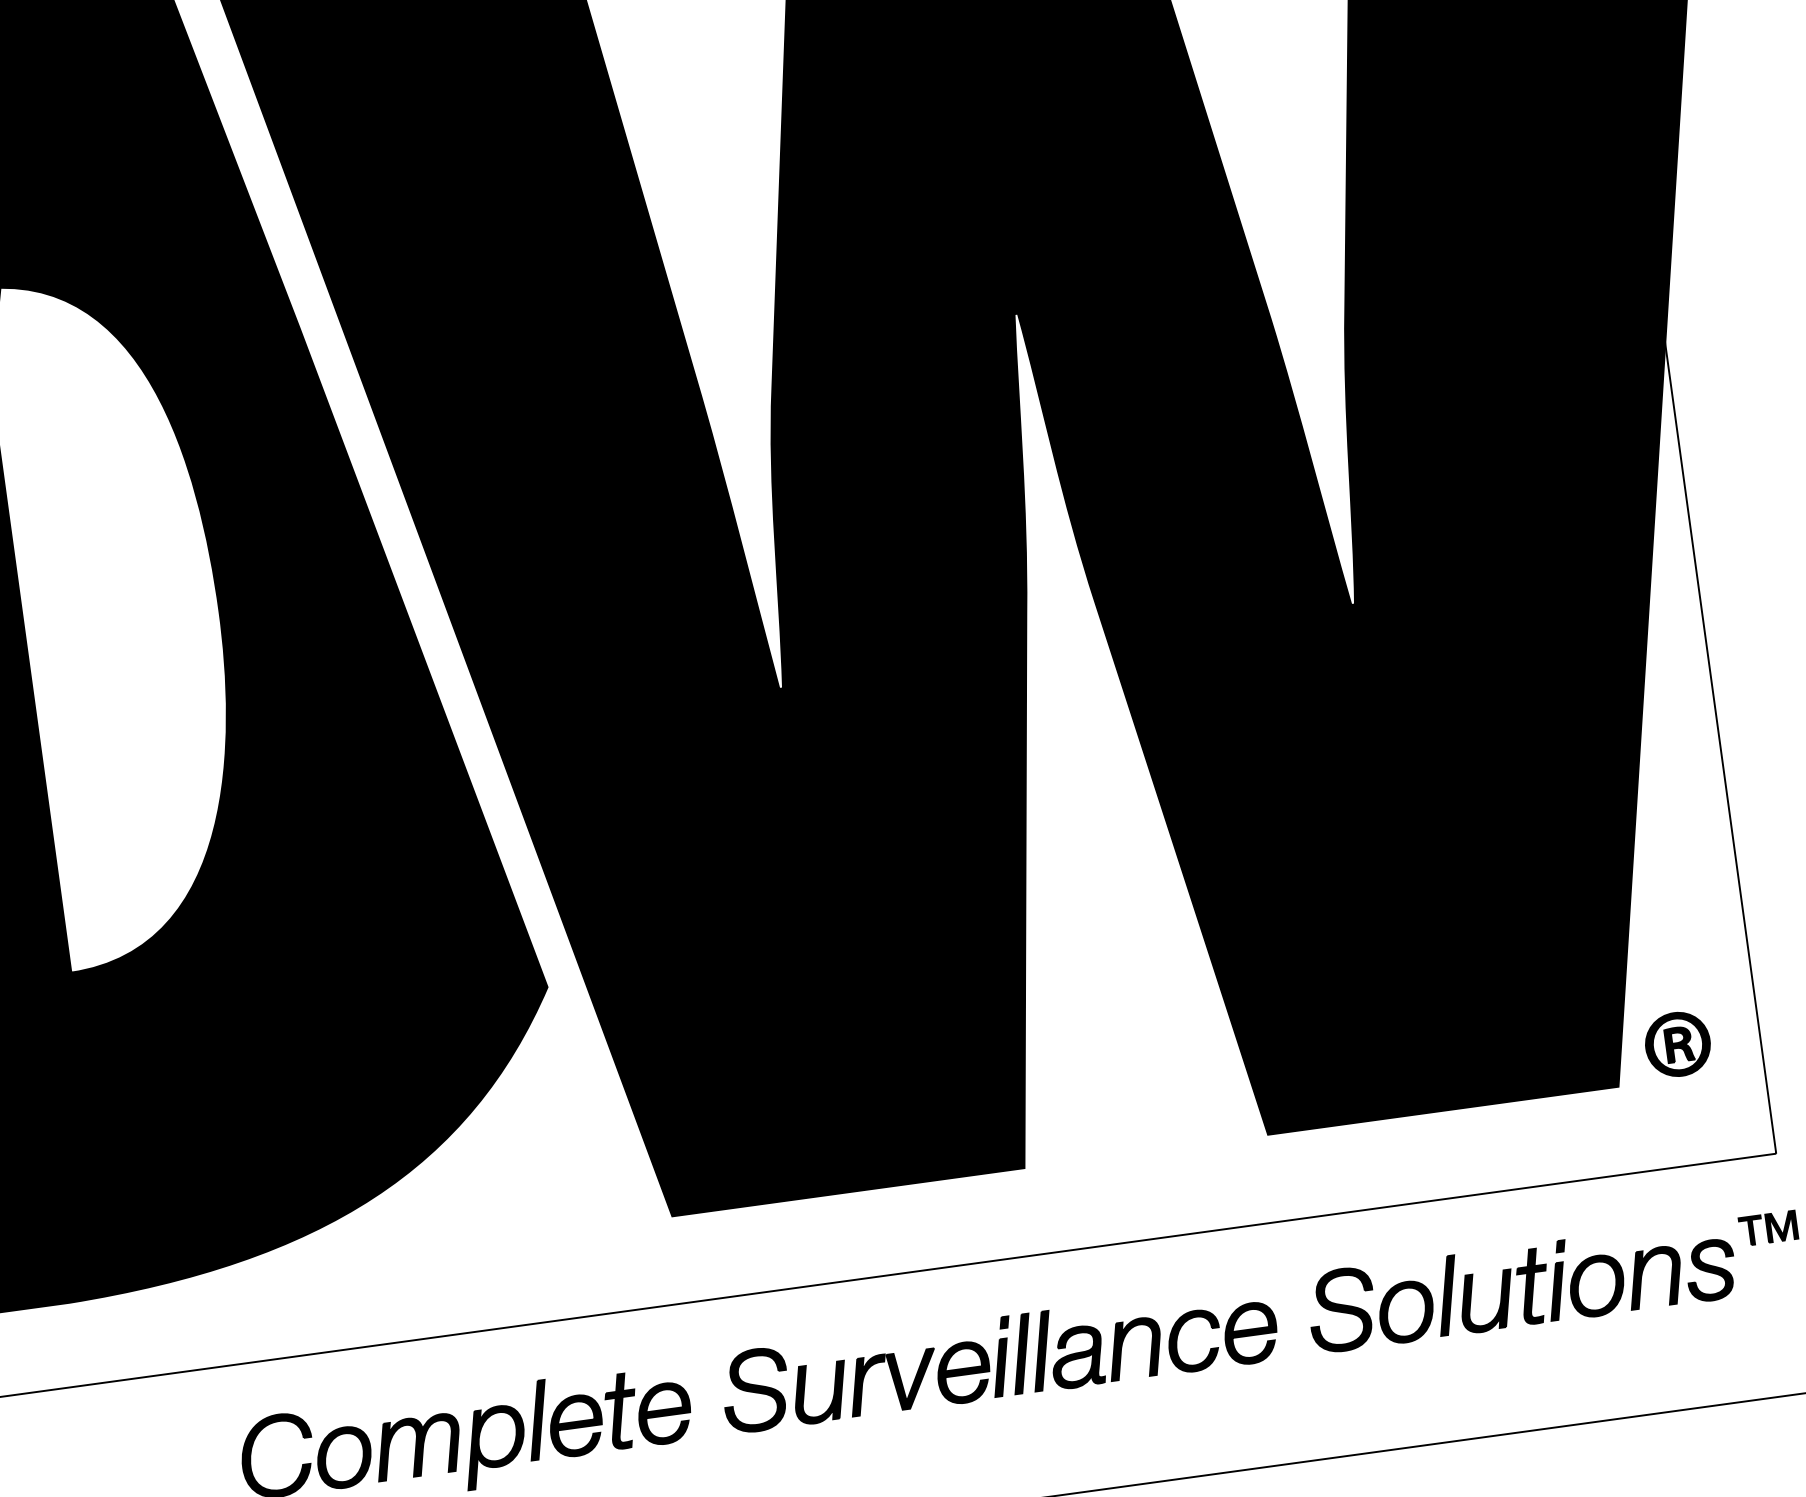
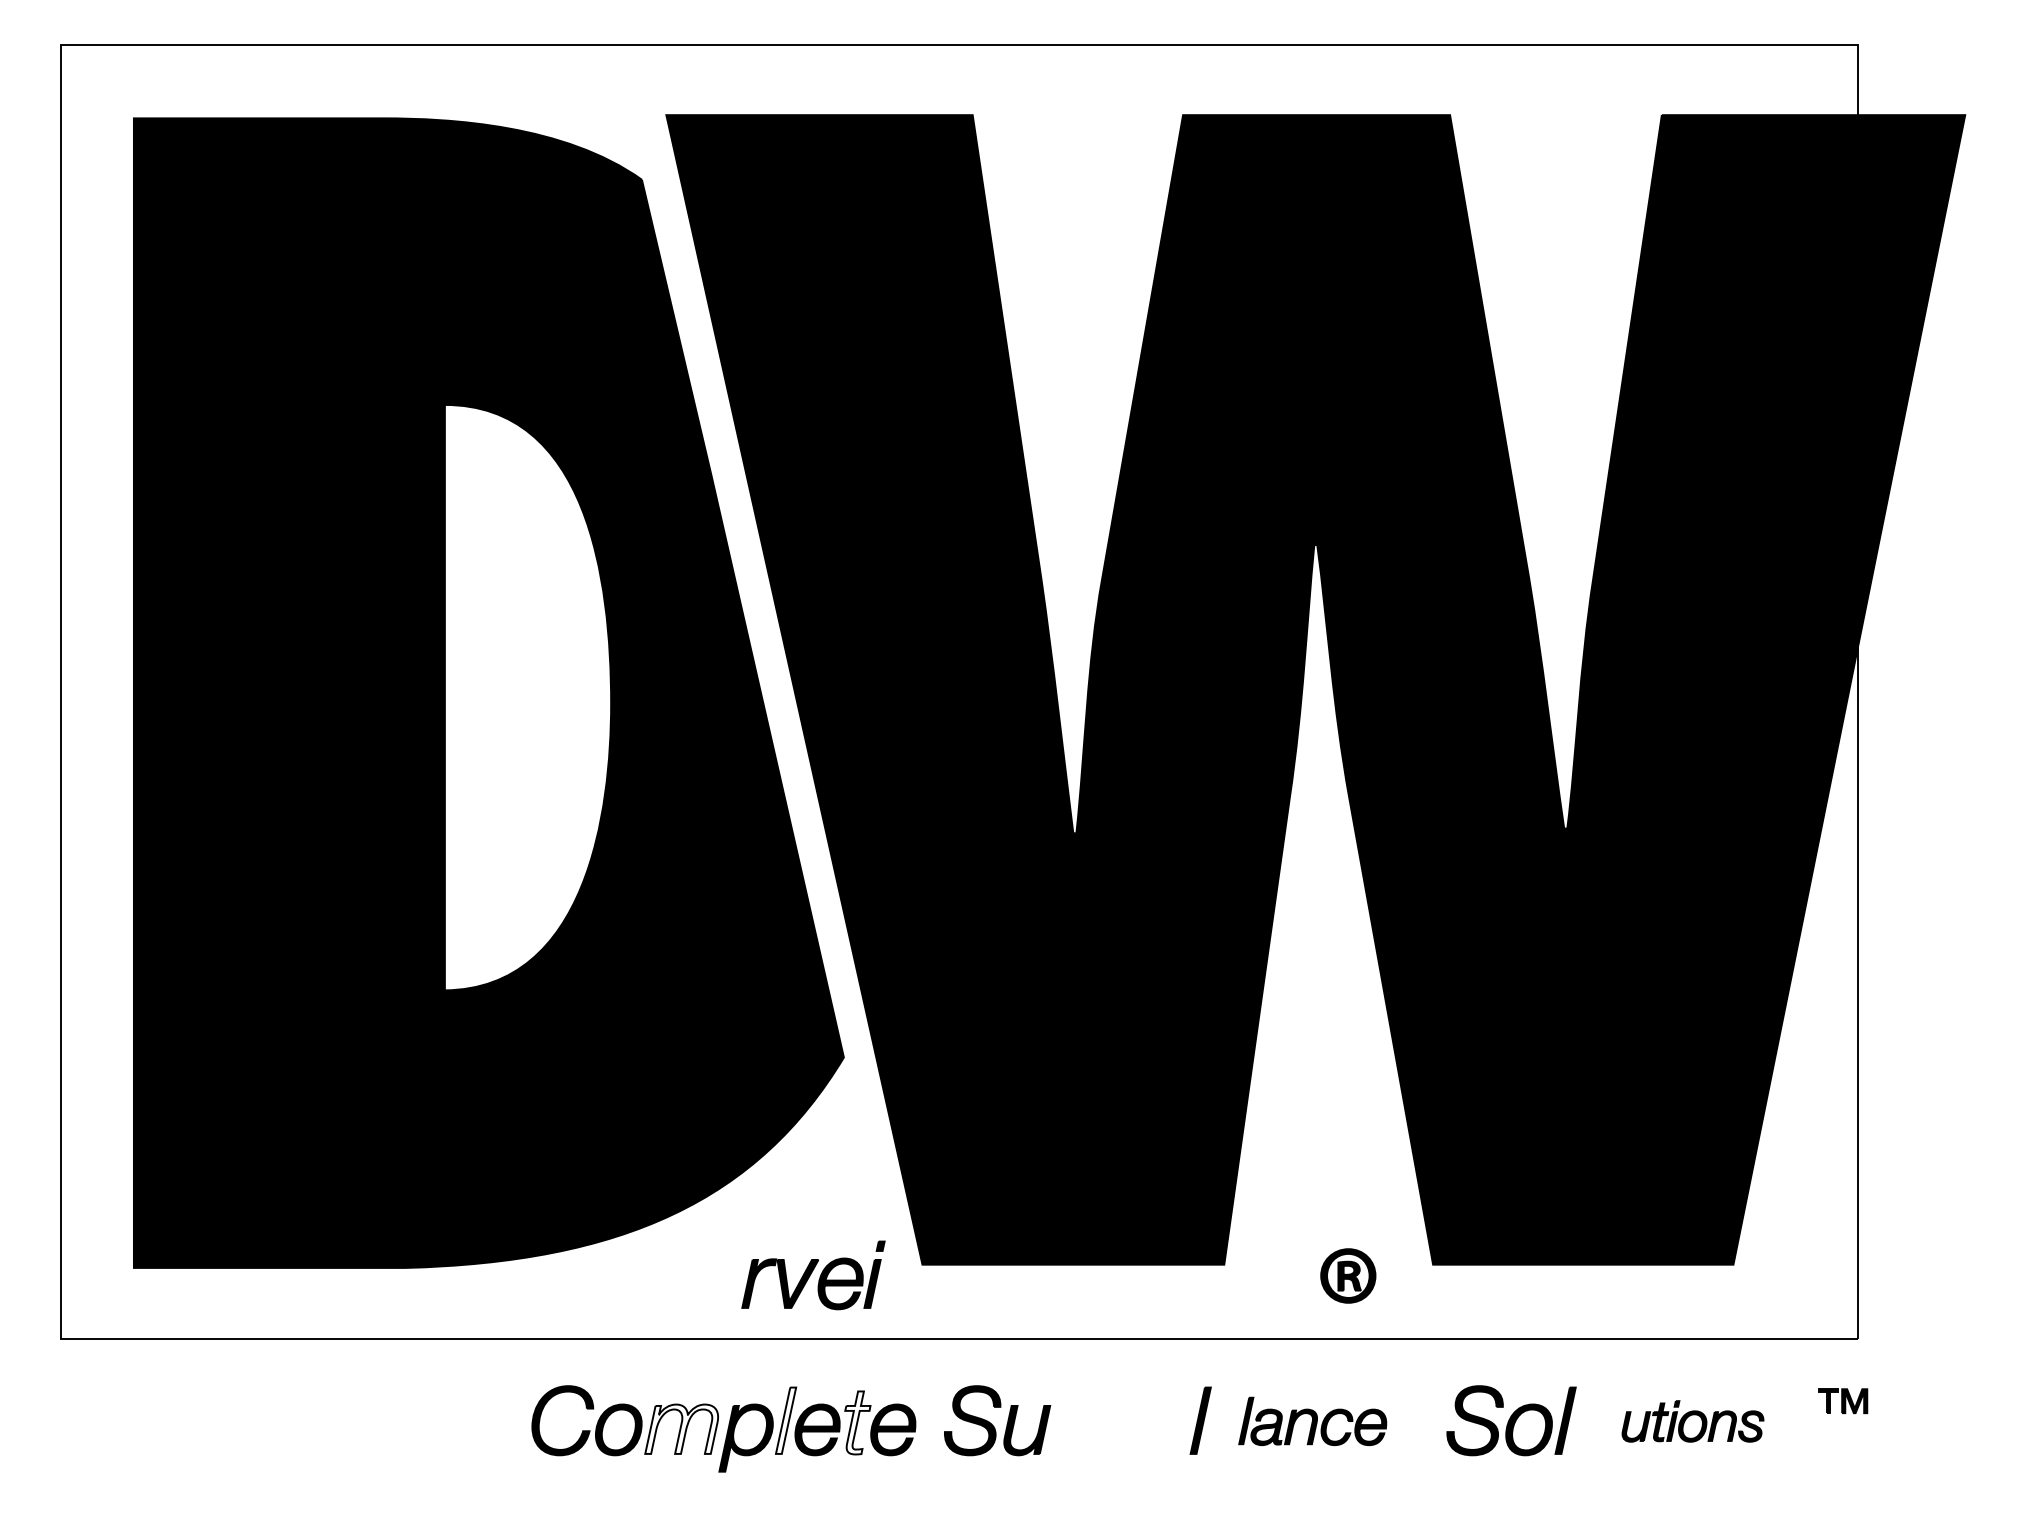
part: (1678, 1043) -> (1348, 1275), moved
part: (1595, 1276) -> (1692, 1421), size x0.6
part: (1152, 1336) -> (1312, 1421), size x0.7
part: (930, 1367) -> (813, 1275), moved
fill: (621, 1410) -> (857, 1422), removed
fill: (537, 1420) -> (785, 1420), removed
fill: (417, 1445) -> (681, 1428), removed

